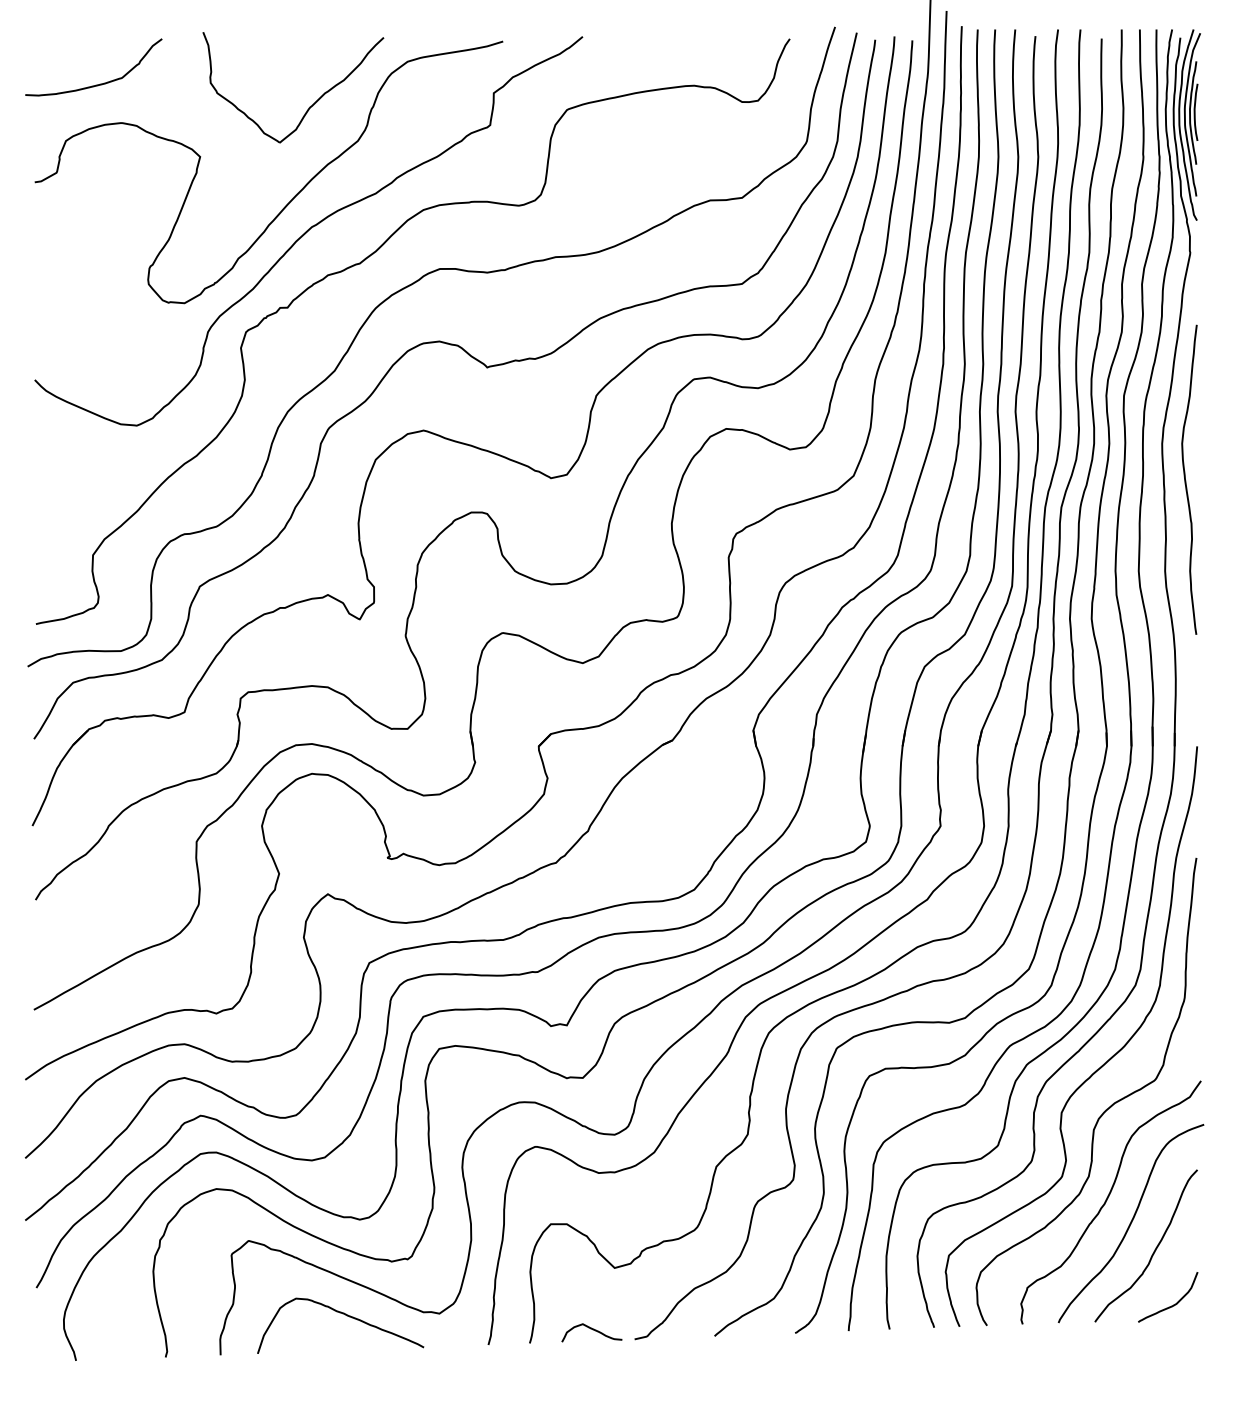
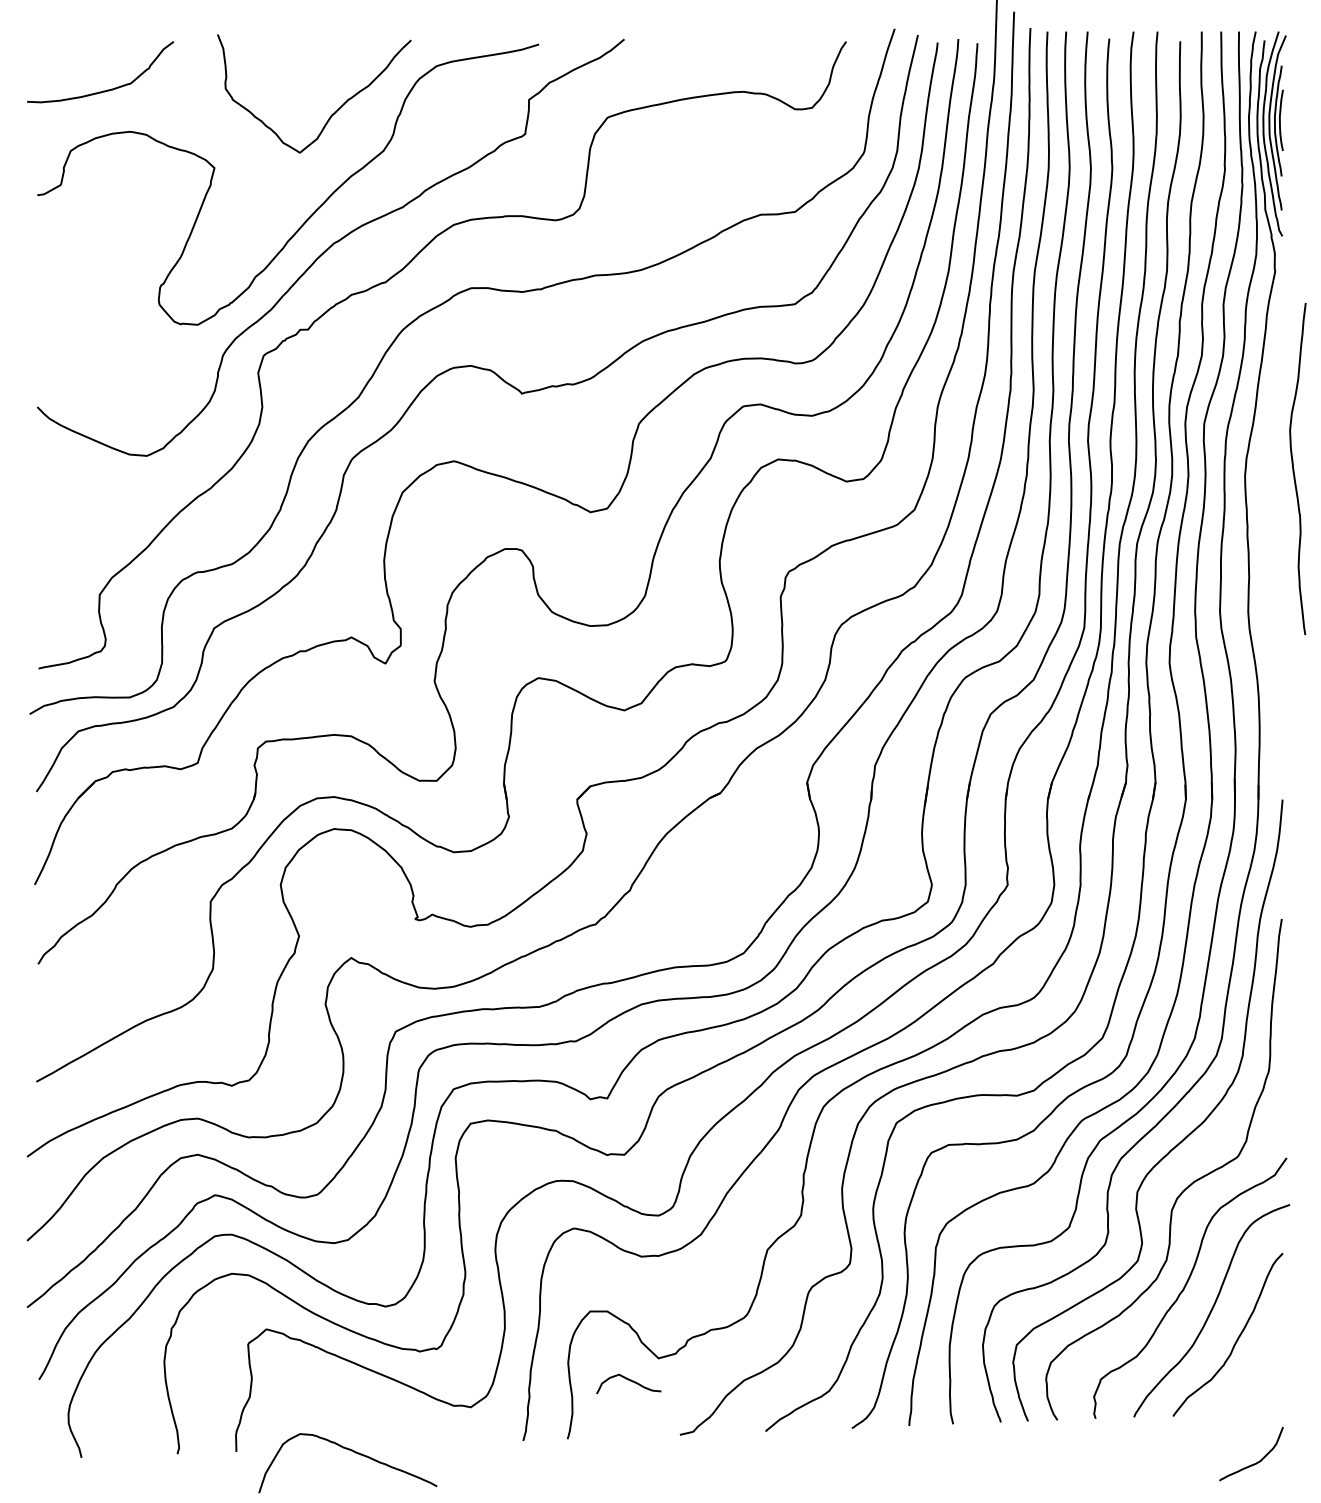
curve: (1186, 480) -> (1294, 469), moved
curve: (1171, 1305) -> (1255, 1462), moved
curve: (342, 1314) -> (349, 1451), moved
curve: (593, 1330) -> (630, 1381), moved

